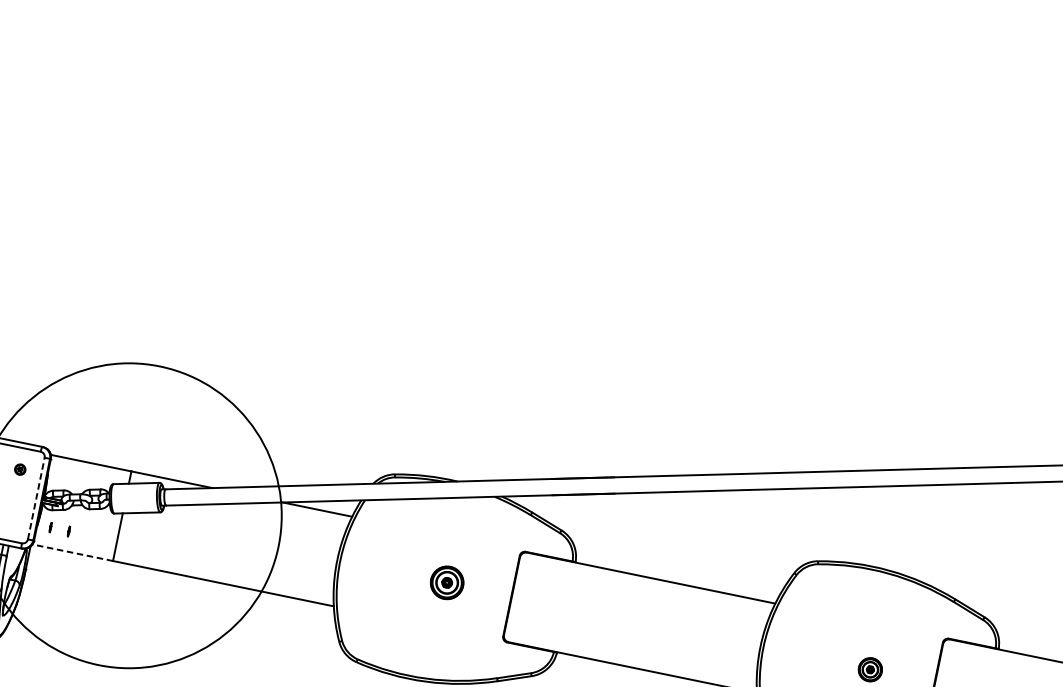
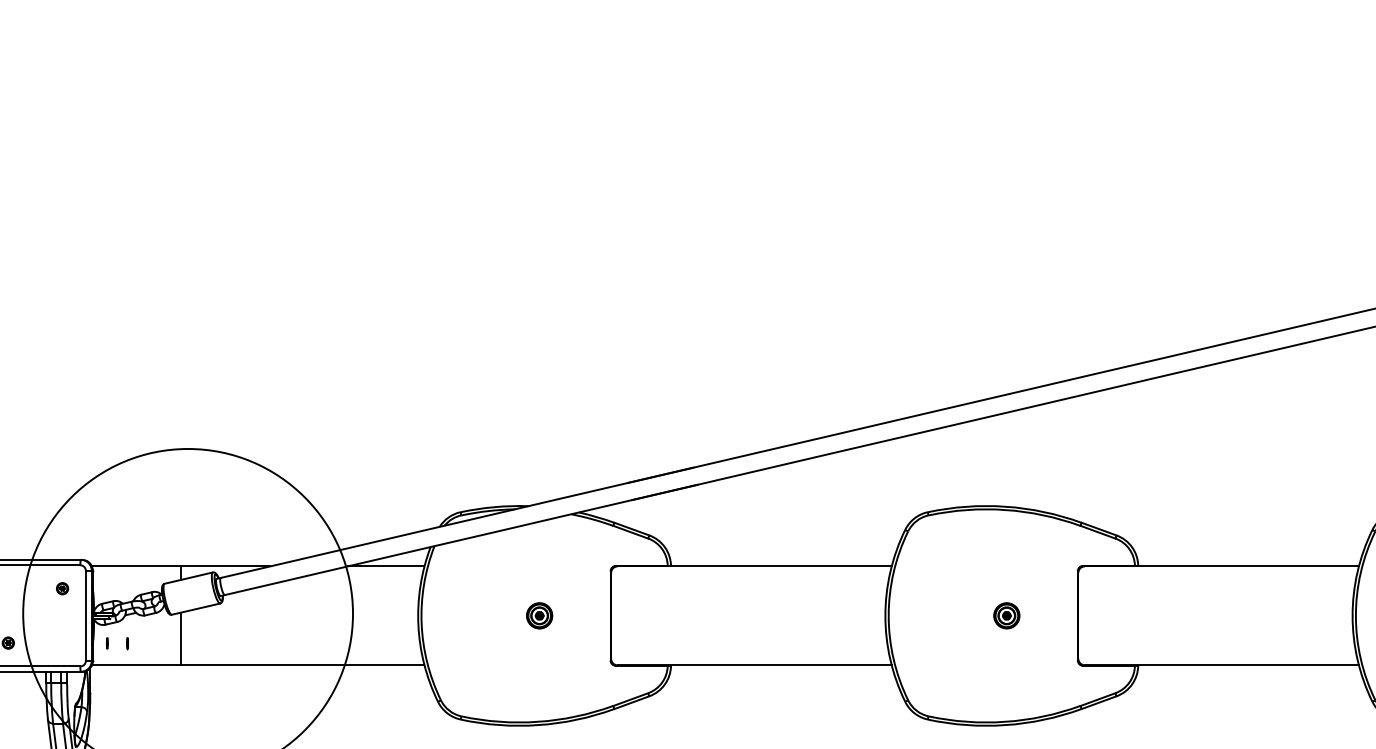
line: (36, 498) -> (85, 615), dashed -> solid
line: (72, 552) -> (136, 665), dashed -> solid
part: (447, 582) -> (539, 615), size x0.71

